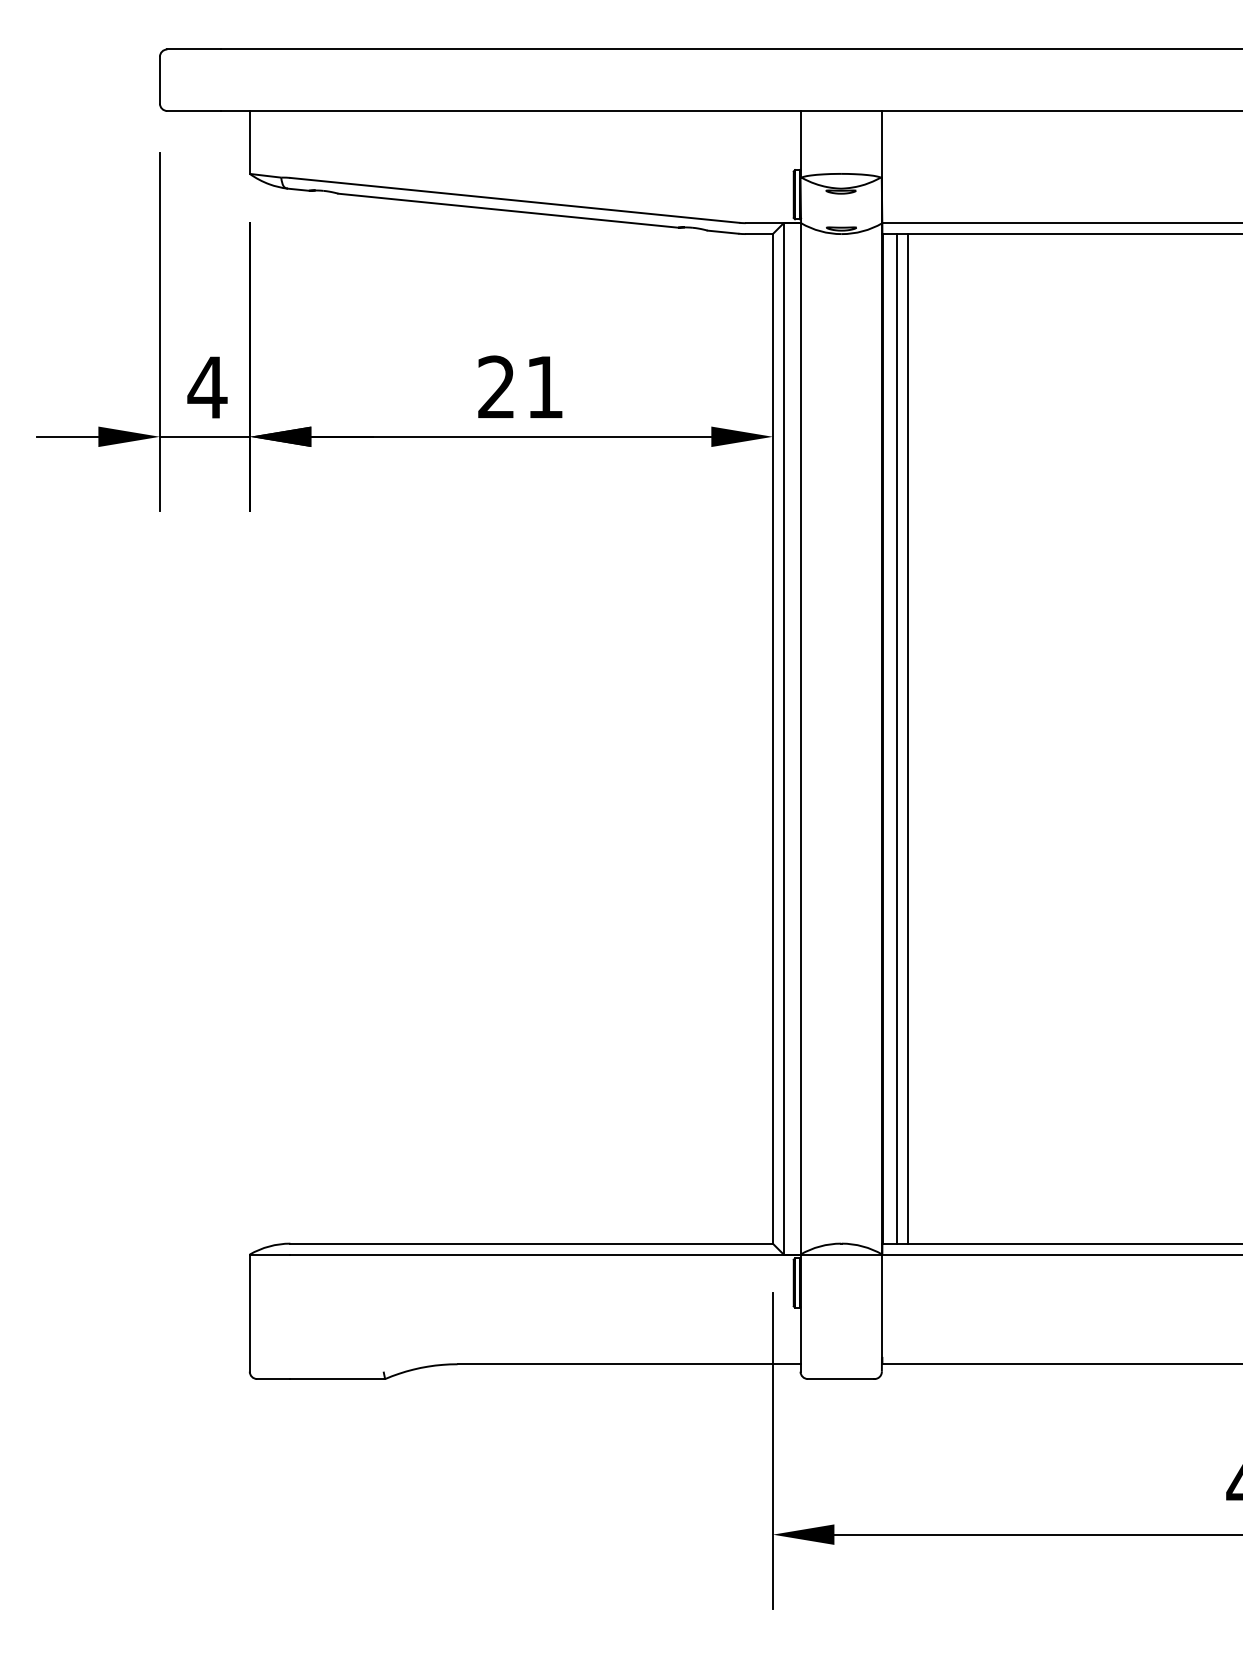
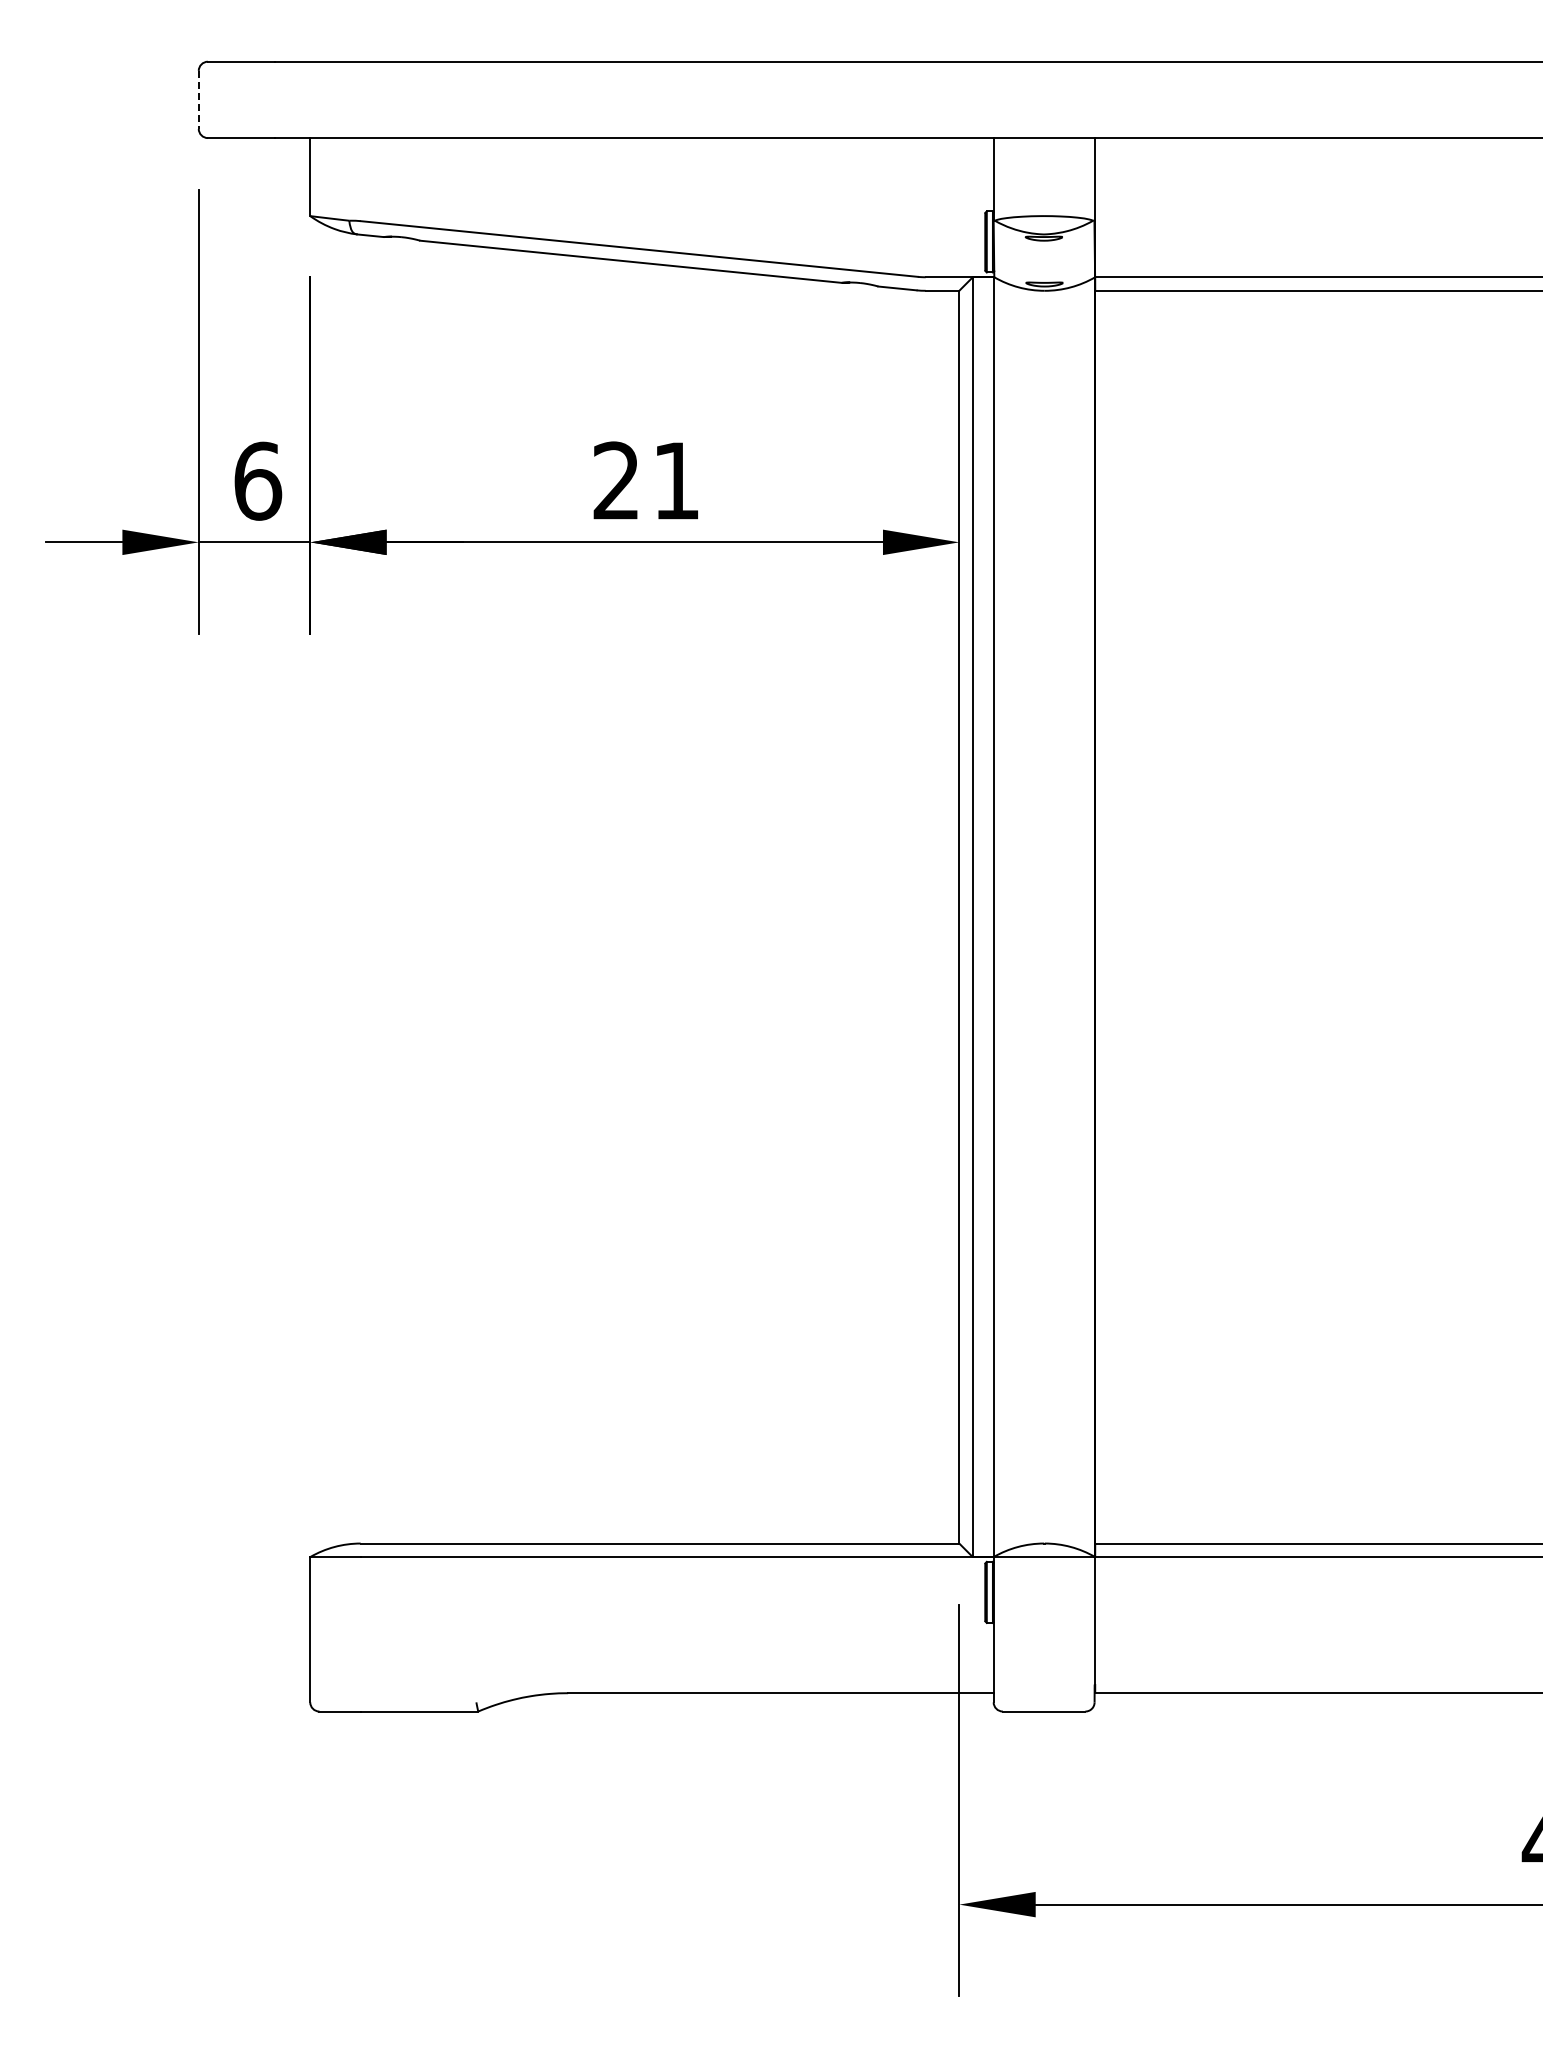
line: (159, 80) -> (198, 100), solid -> dashed
text: (207, 386) -> (257, 480), 4 -> 6
line: (897, 738) -> (1113, 916), removed
line: (908, 738) -> (1127, 916), removed

